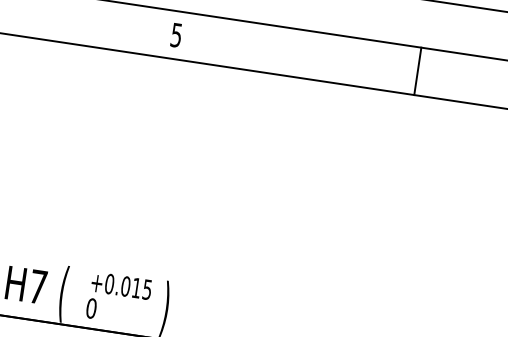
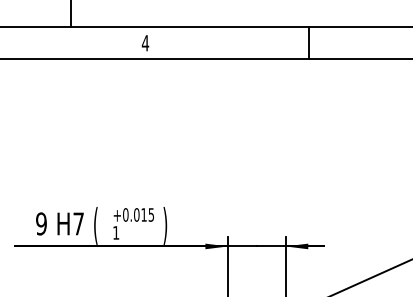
text: (176, 35) -> (145, 43), 5 -> 4
text: (92, 307) -> (116, 232), 0 -> 1

